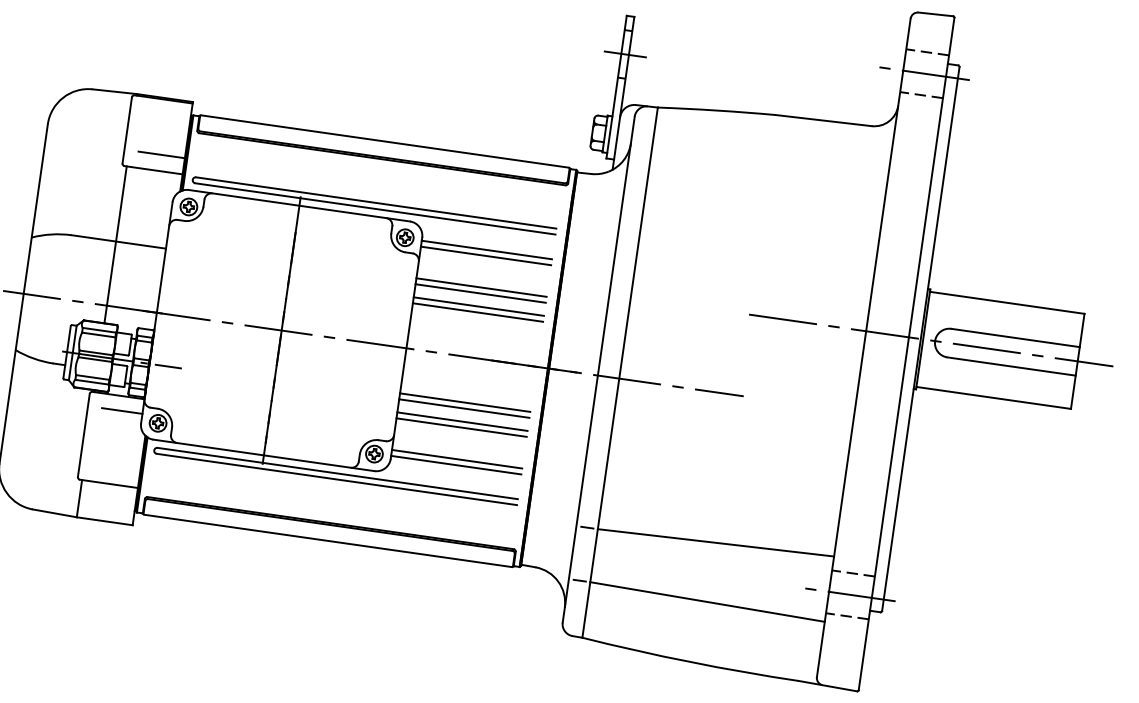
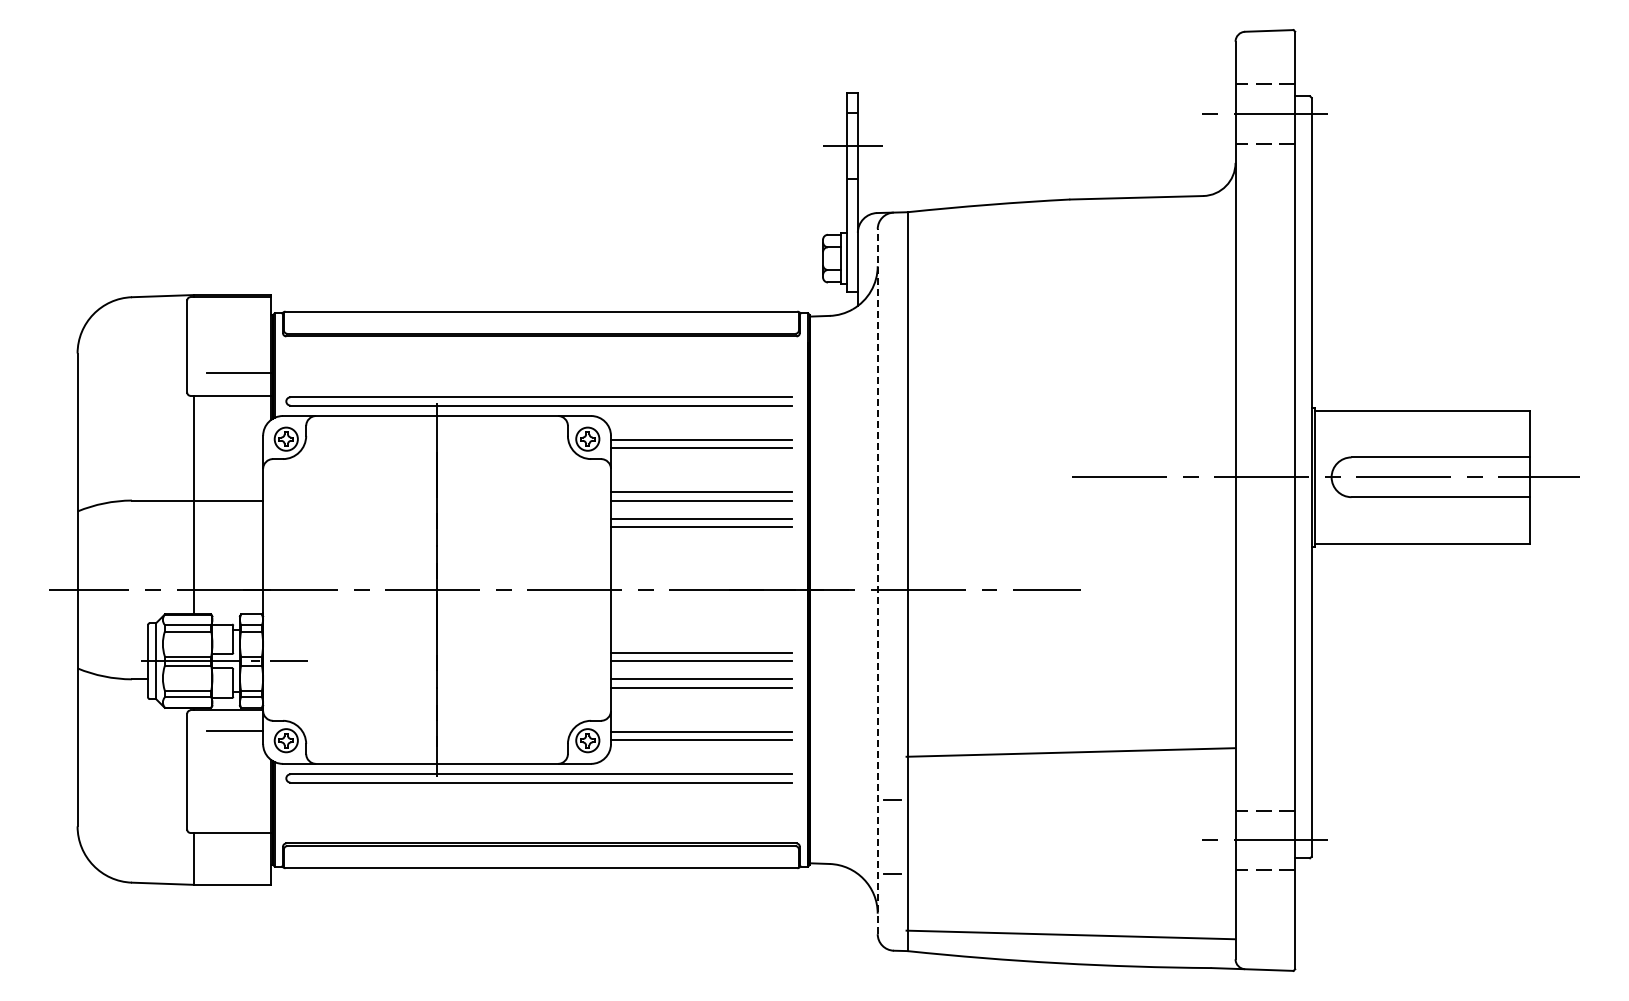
line: (598, 369) -> (877, 581), solid -> dashed
line: (715, 542) -> (1070, 752), moved
line: (707, 601) -> (1070, 934), moved

